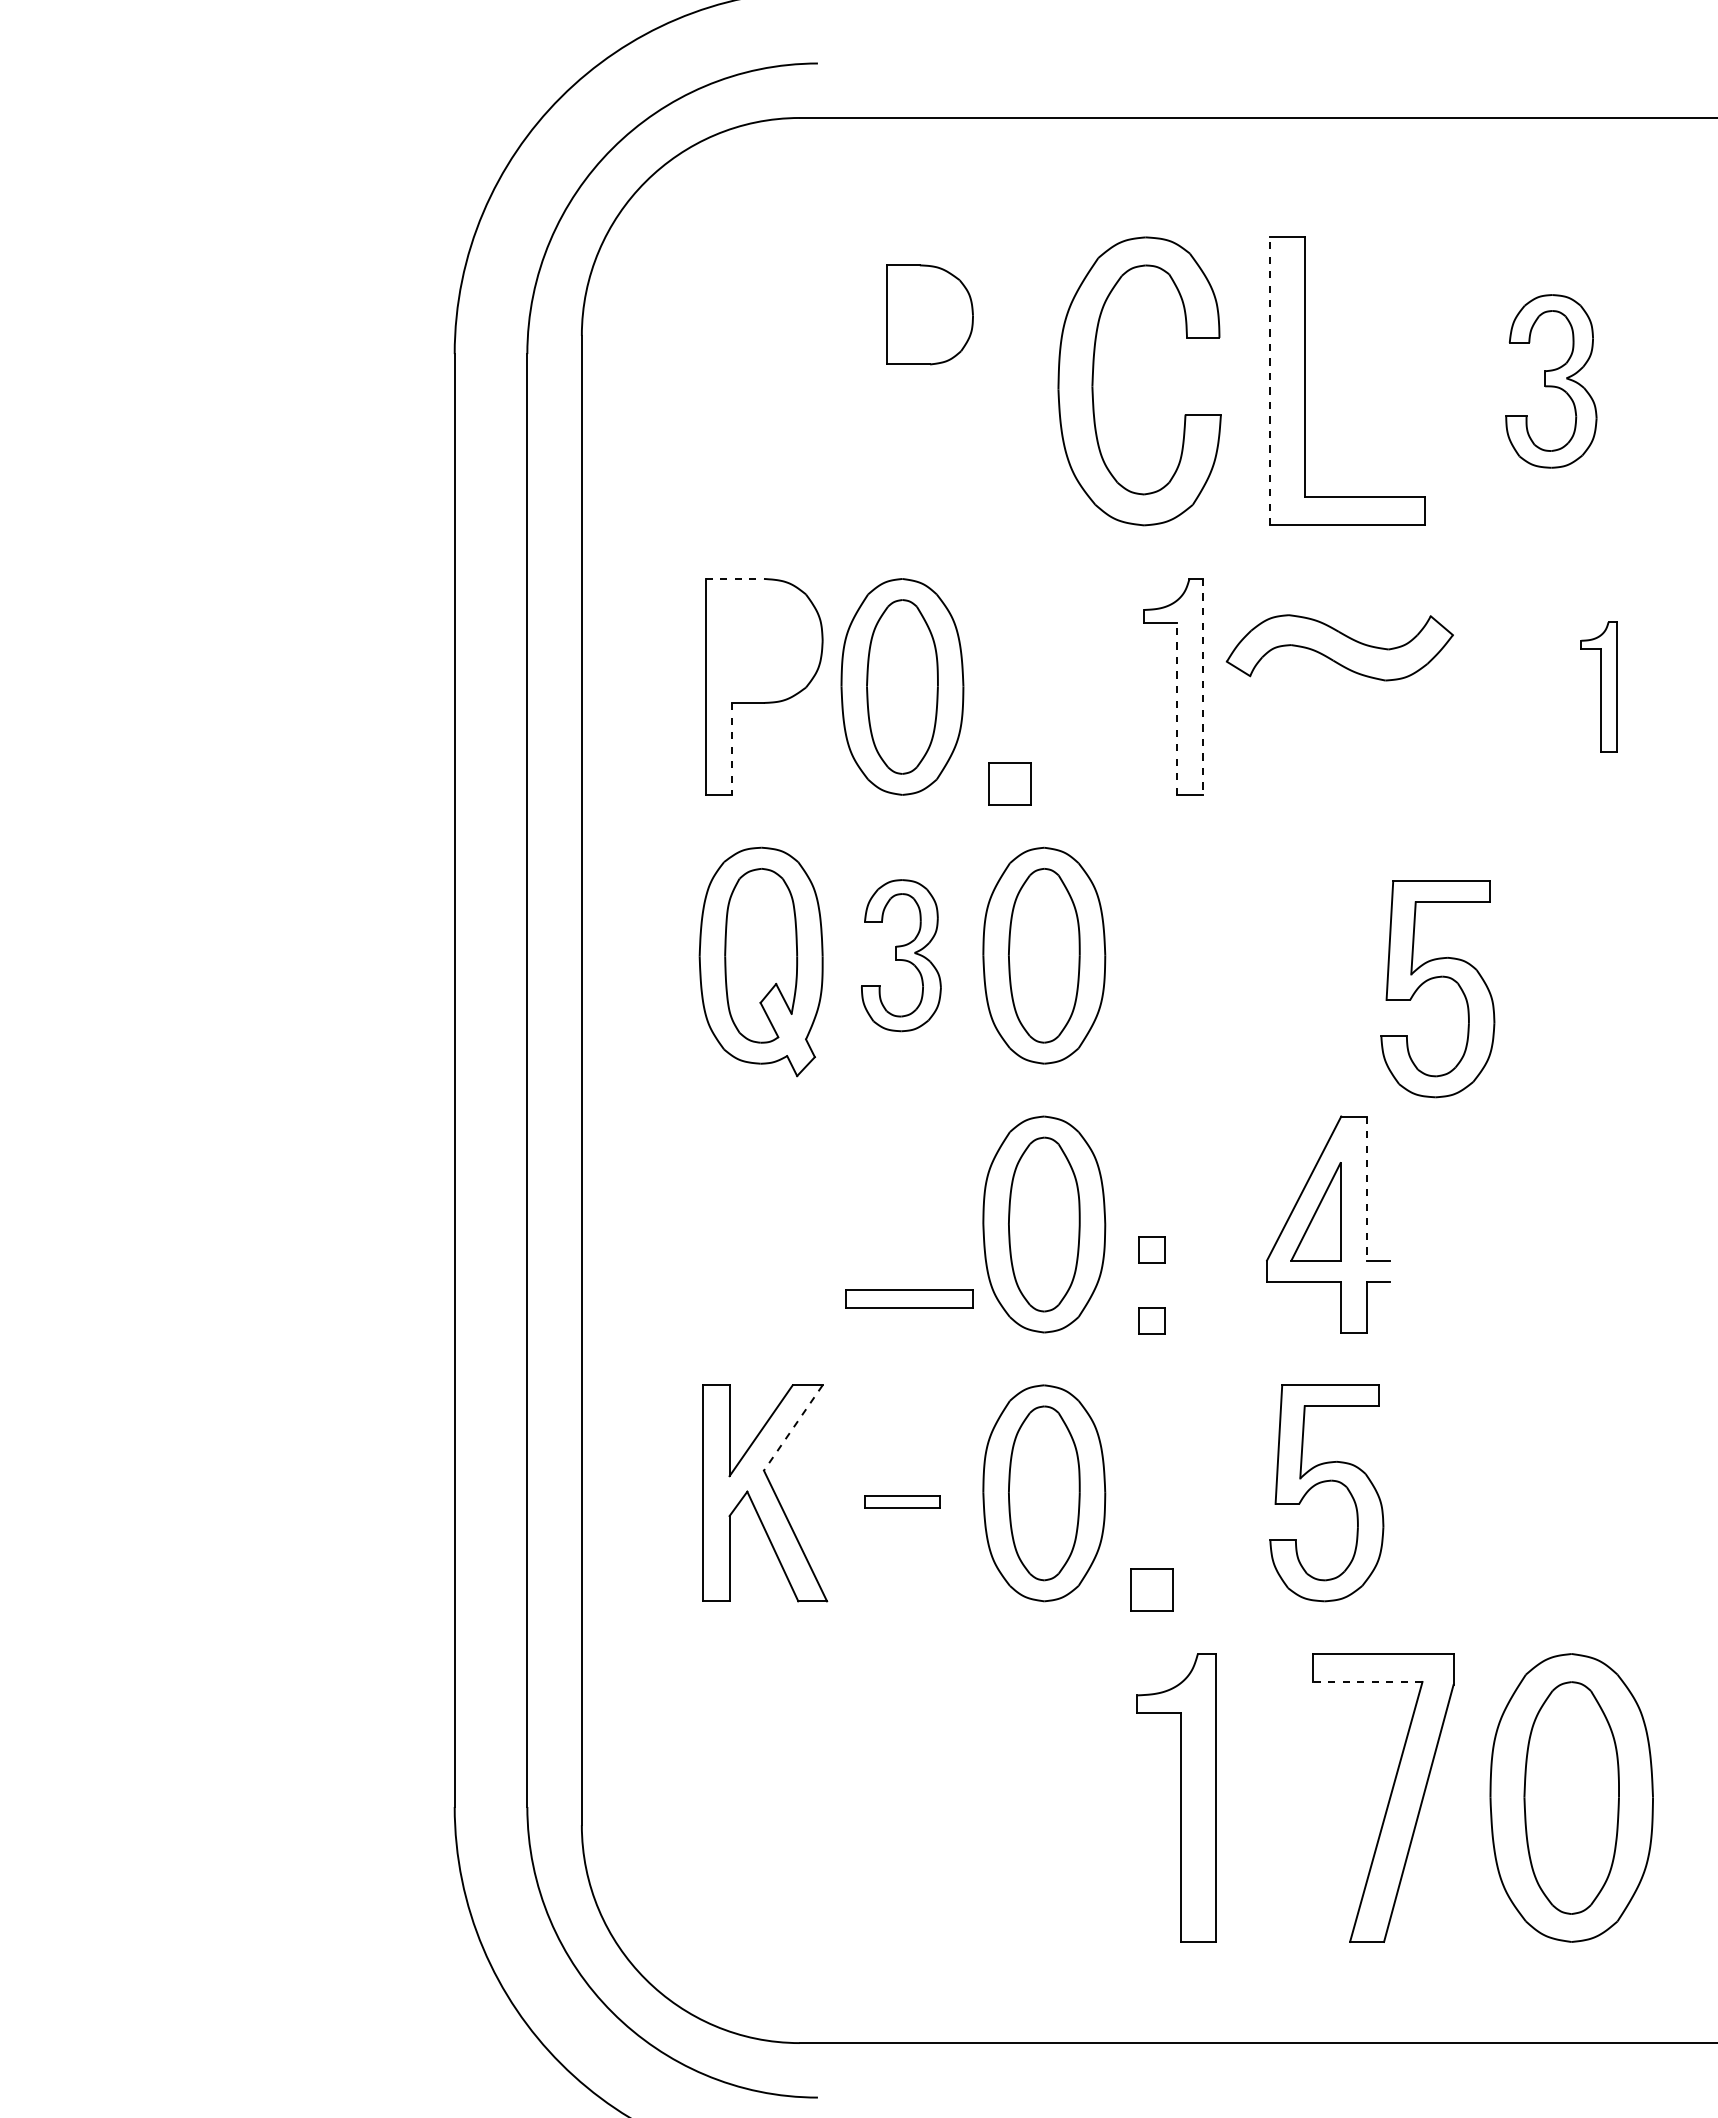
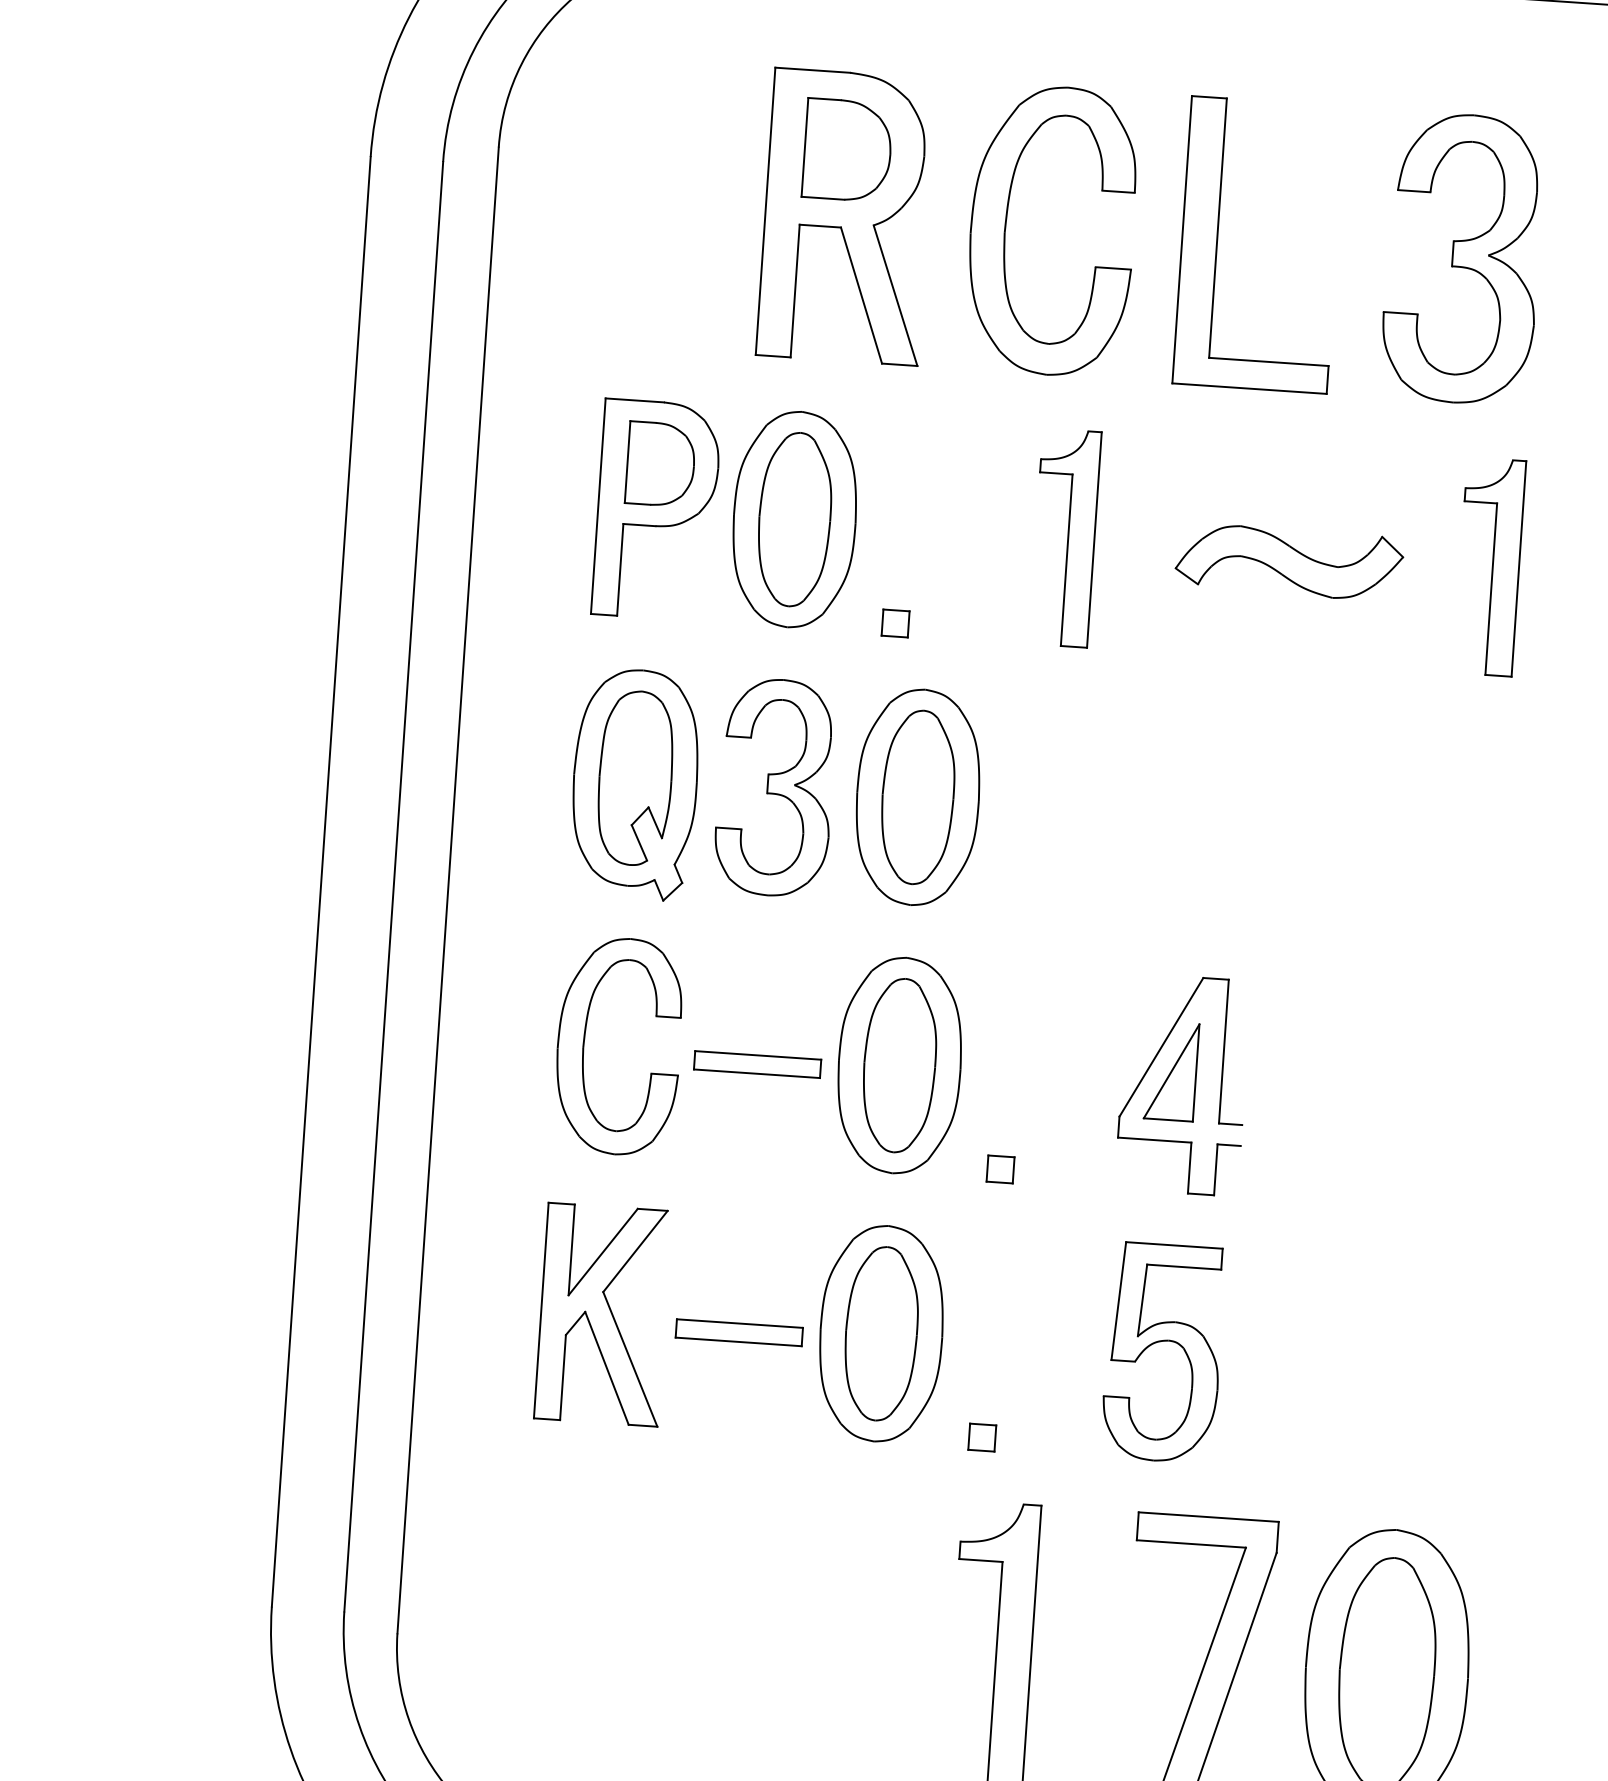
part: (933, 381) -> (846, 216), added
line: (1269, 381) -> (1181, 239), dashed -> solid
part: (1551, 381) -> (1463, 258), size x1.67
line: (735, 578) -> (635, 400), dashed -> solid
part: (765, 640) -> (661, 463), added
part: (1339, 647) -> (1289, 561), moved
part: (1598, 686) -> (1489, 566), size x1.67
line: (1202, 687) -> (1094, 540), dashed -> solid
line: (1176, 709) -> (1066, 560), dashed -> solid
line: (731, 748) -> (620, 569), dashed -> solid
part: (1009, 783) -> (894, 623), size x0.62
part: (901, 955) -> (775, 787), size x1.43
part: (1437, 978) -> (1308, 846), removed
line: (1366, 1189) -> (1223, 1052), dashed -> solid
part: (728, 1224) -> (584, 1044), added
part: (1151, 1249) -> (1004, 1097), removed
part: (909, 1298) -> (757, 1063), moved
line: (793, 1427) -> (635, 1251), dashed -> solid
part: (902, 1501) -> (739, 1332), size x1.67
part: (1151, 1589) -> (981, 1436), size x0.62
line: (1367, 1681) -> (1191, 1543), dashed -> solid

